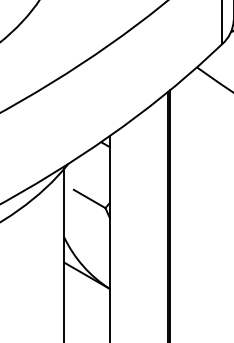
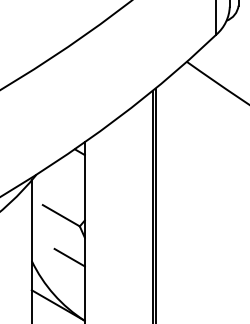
line: (96, 234) -> (69, 257), added

